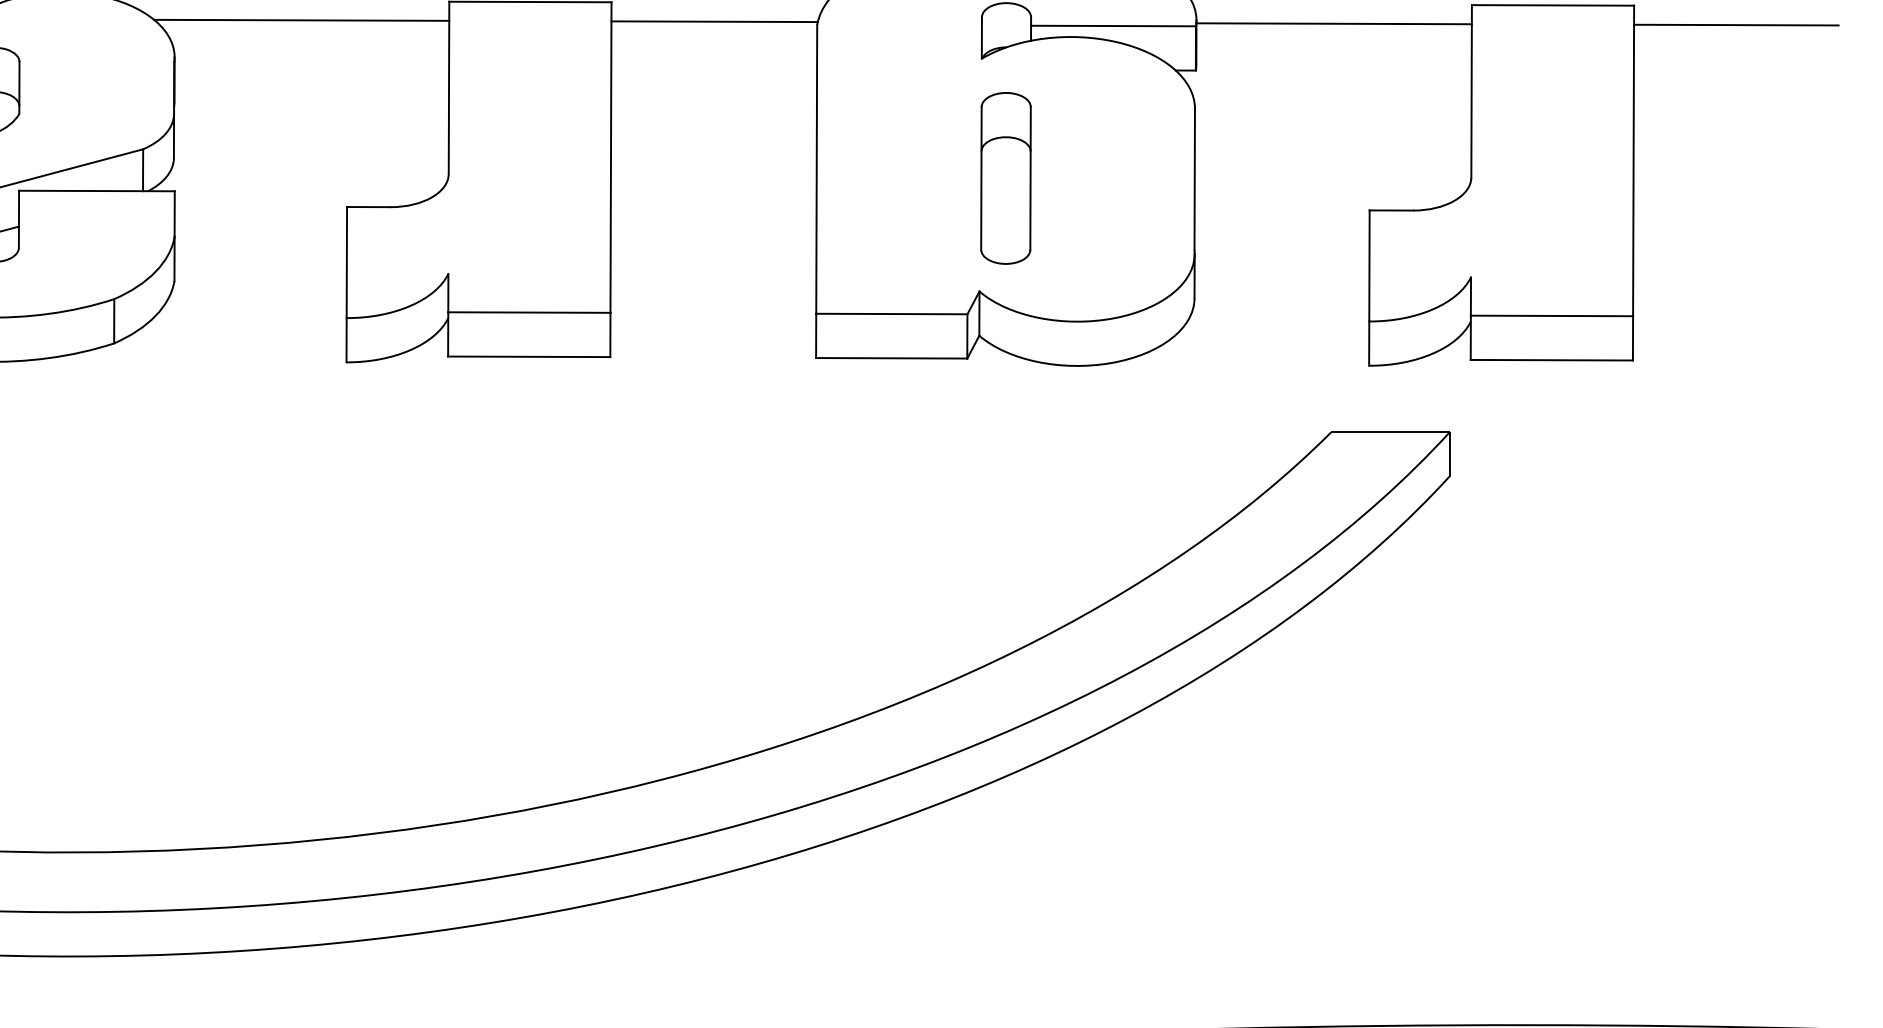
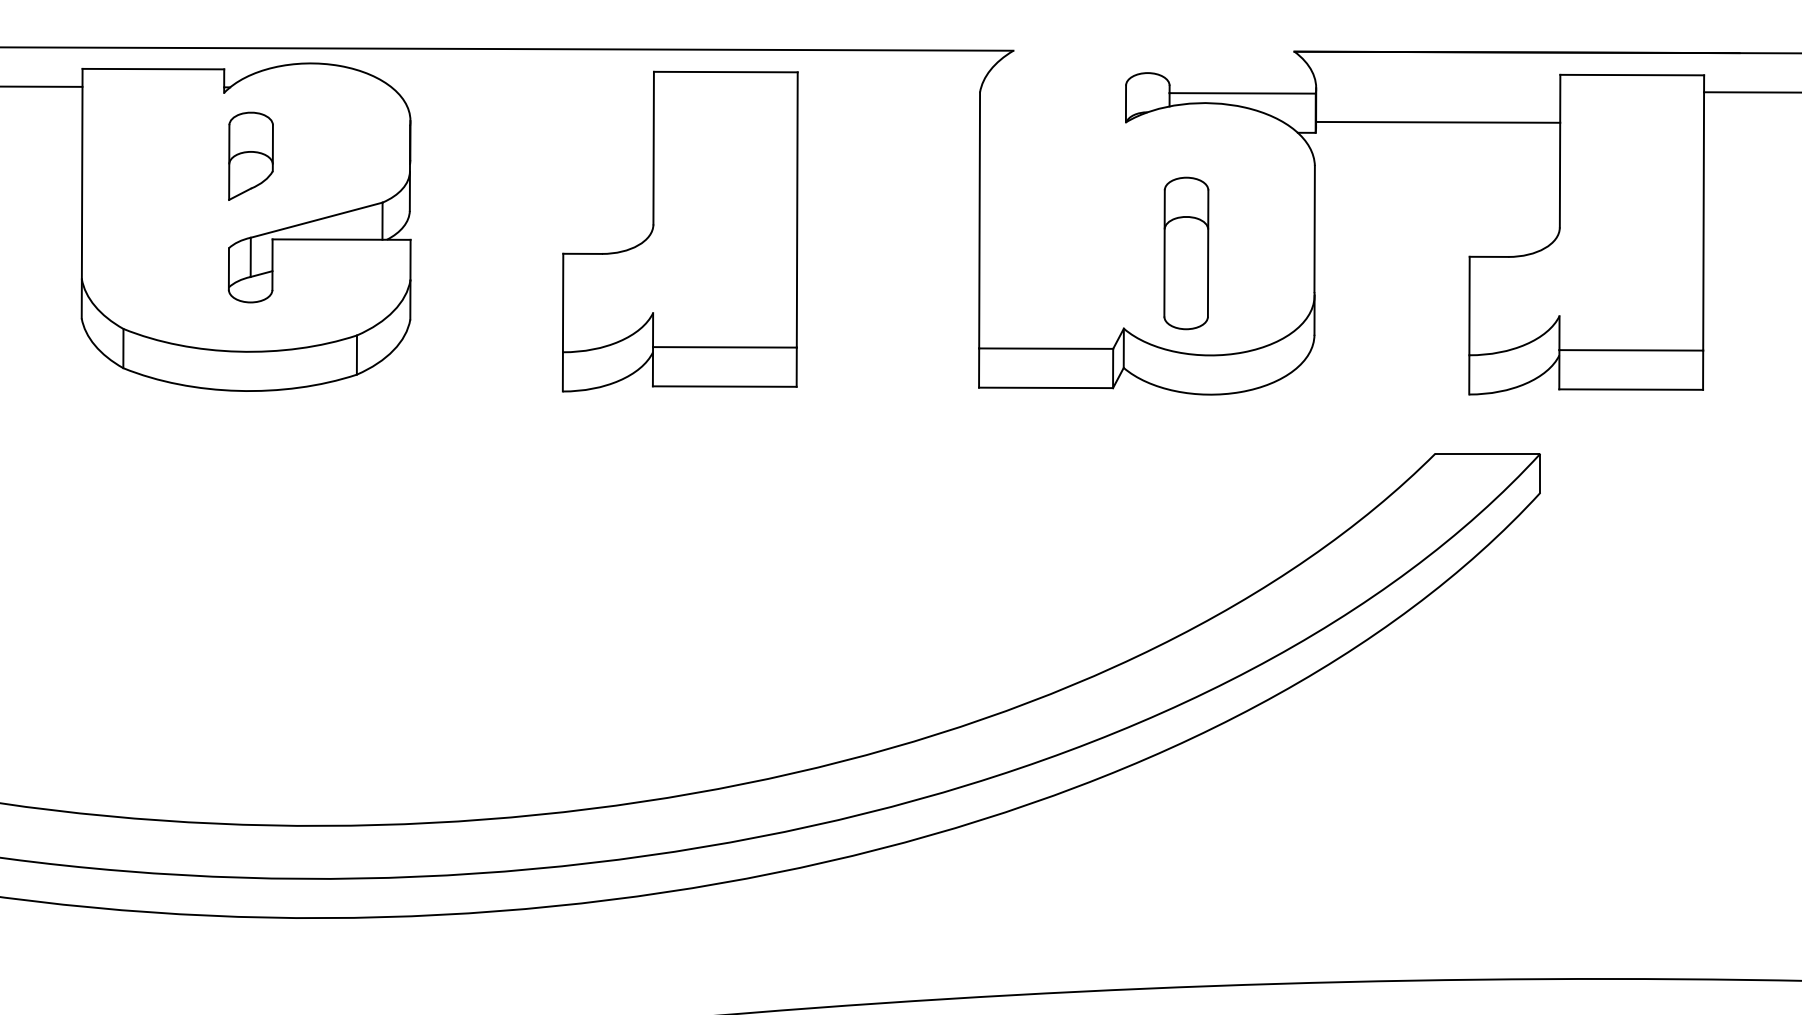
line: (301, 19) -> (522, 87), removed
line: (713, 21) -> (888, 89), removed
line: (1334, 22) -> (1438, 121), moved
part: (1006, 178) -> (1186, 253), moved

